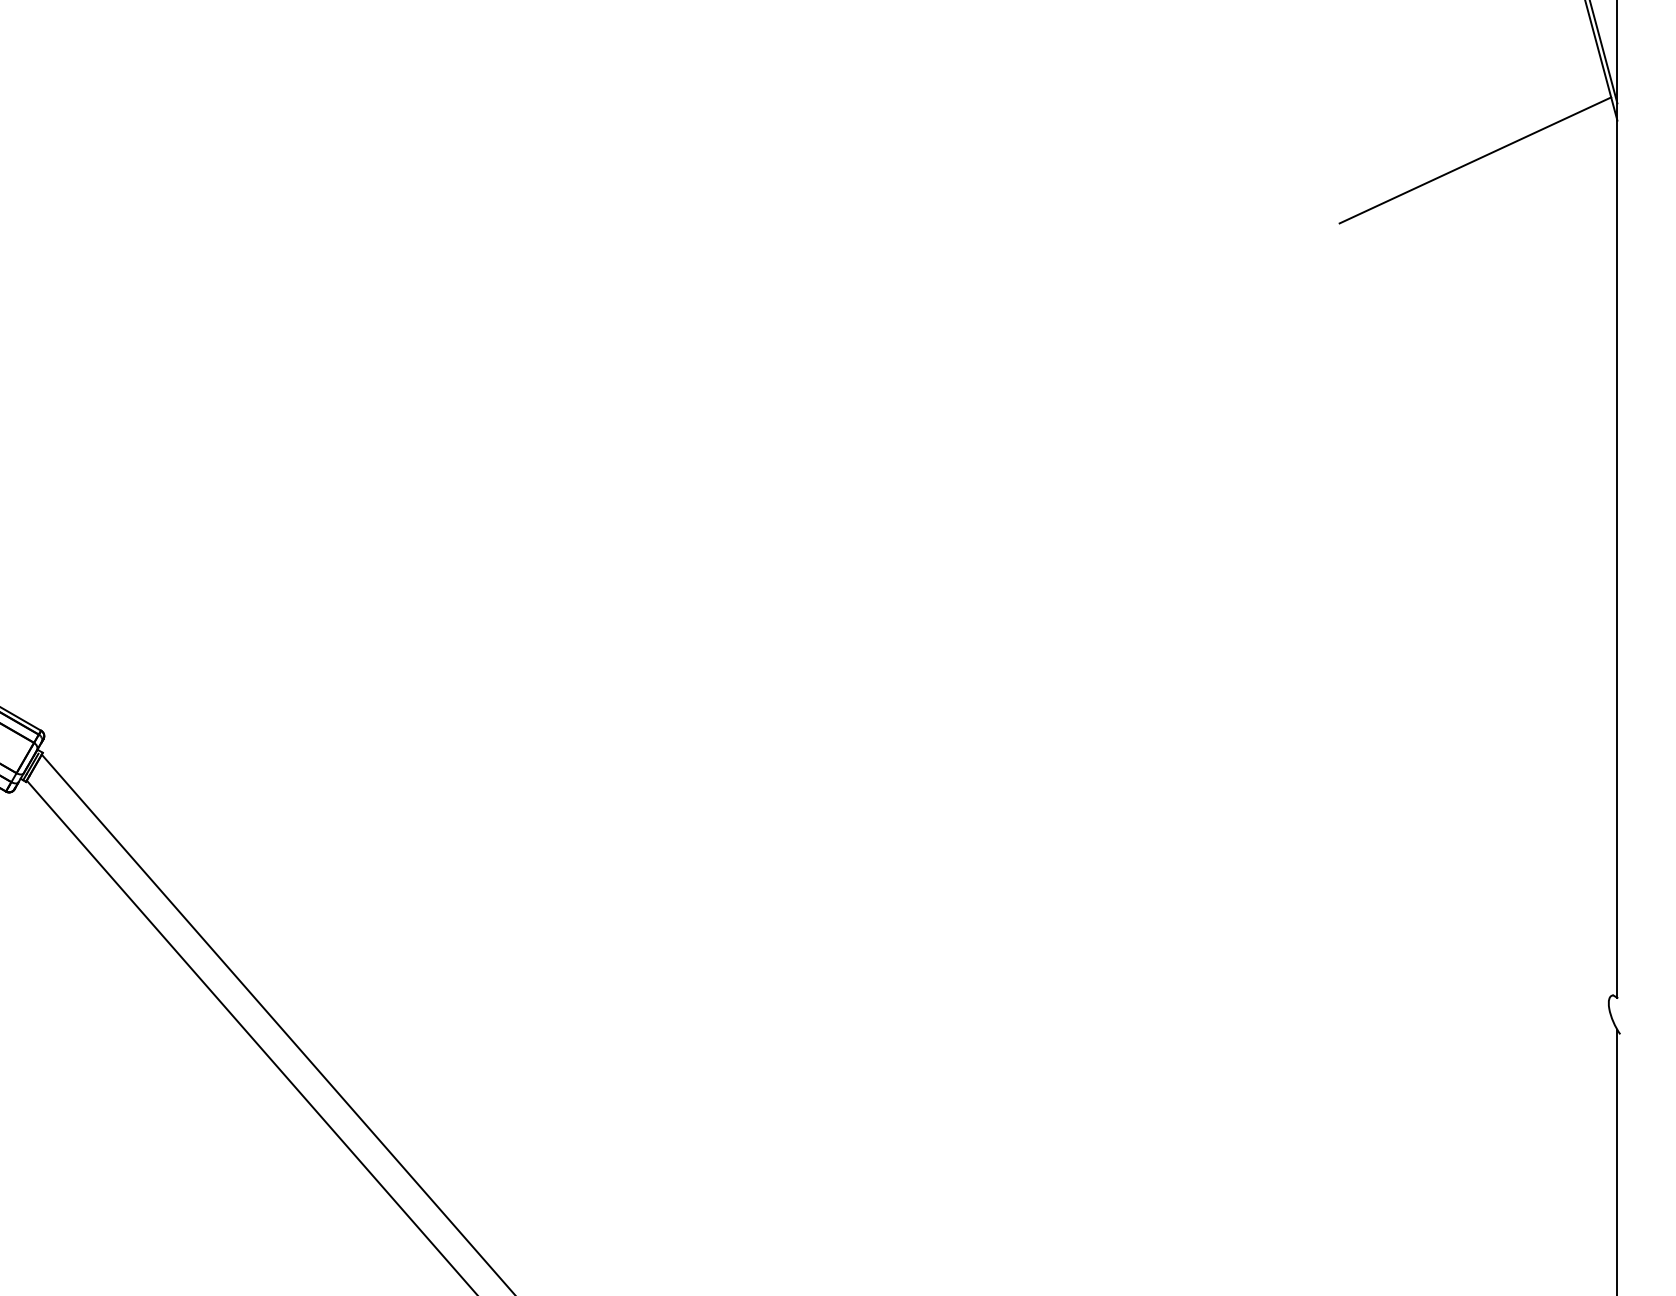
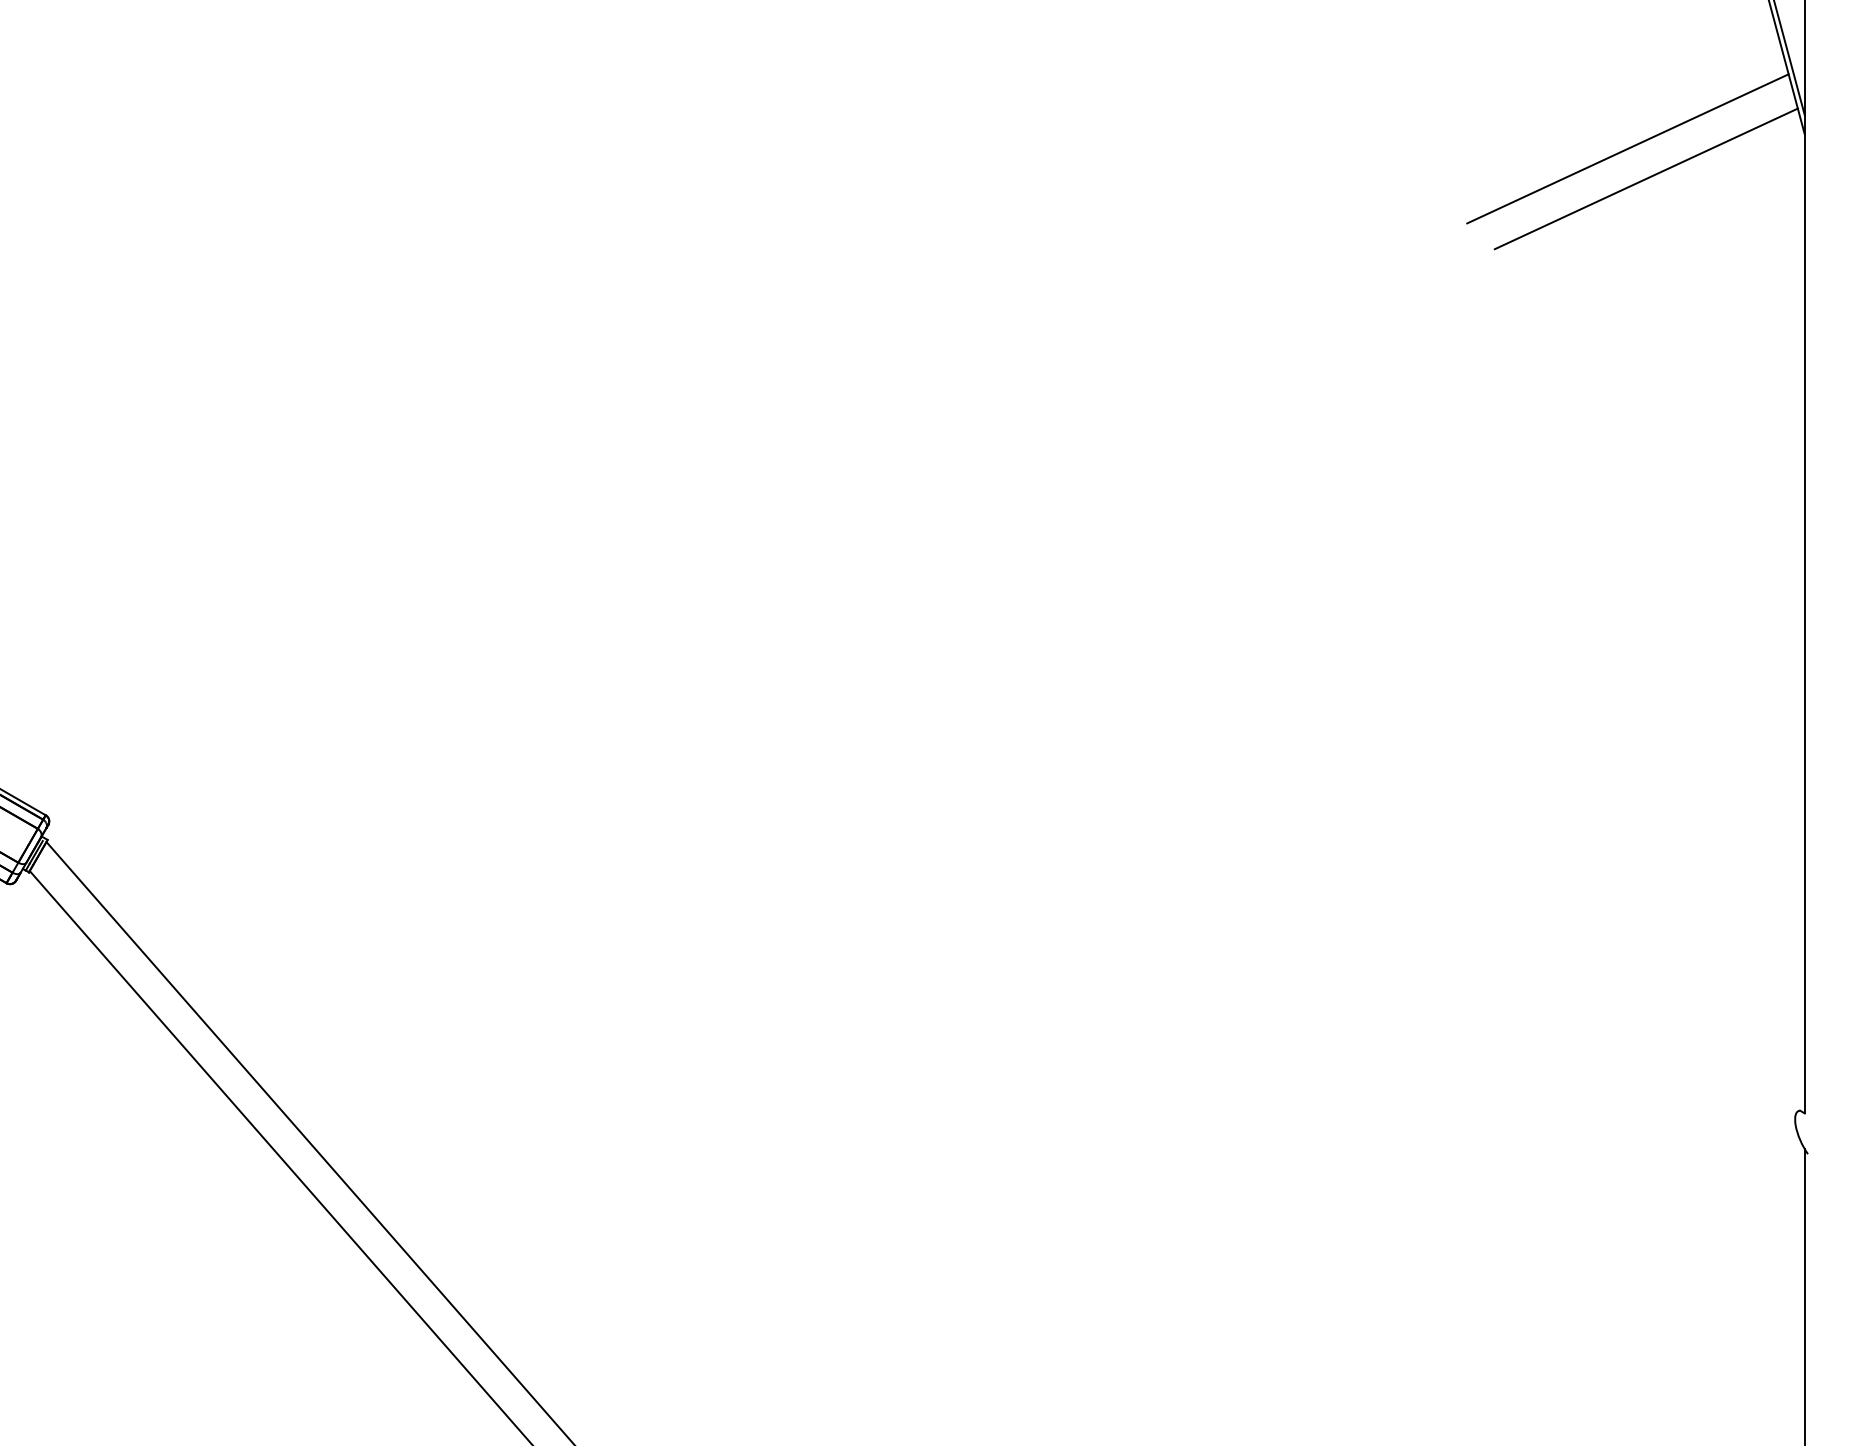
line: (1458, 133) -> (1627, 148), added

